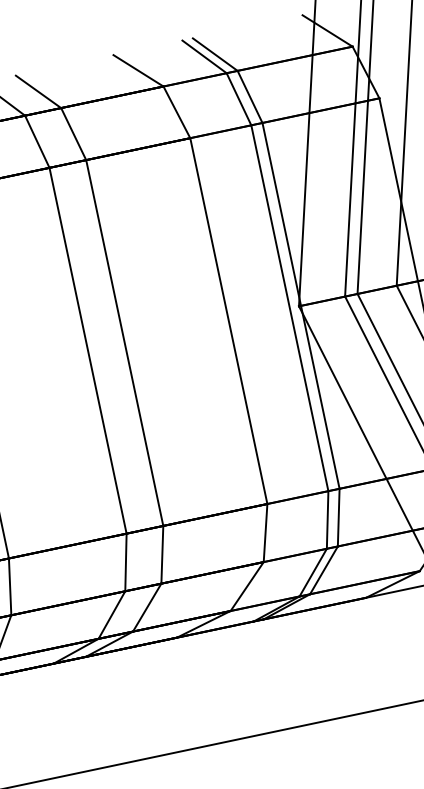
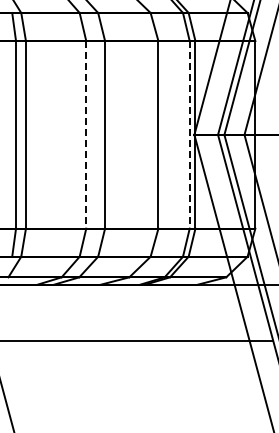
line: (289, 307) -> (189, 134), solid -> dashed
line: (88, 349) -> (86, 134), solid -> dashed

